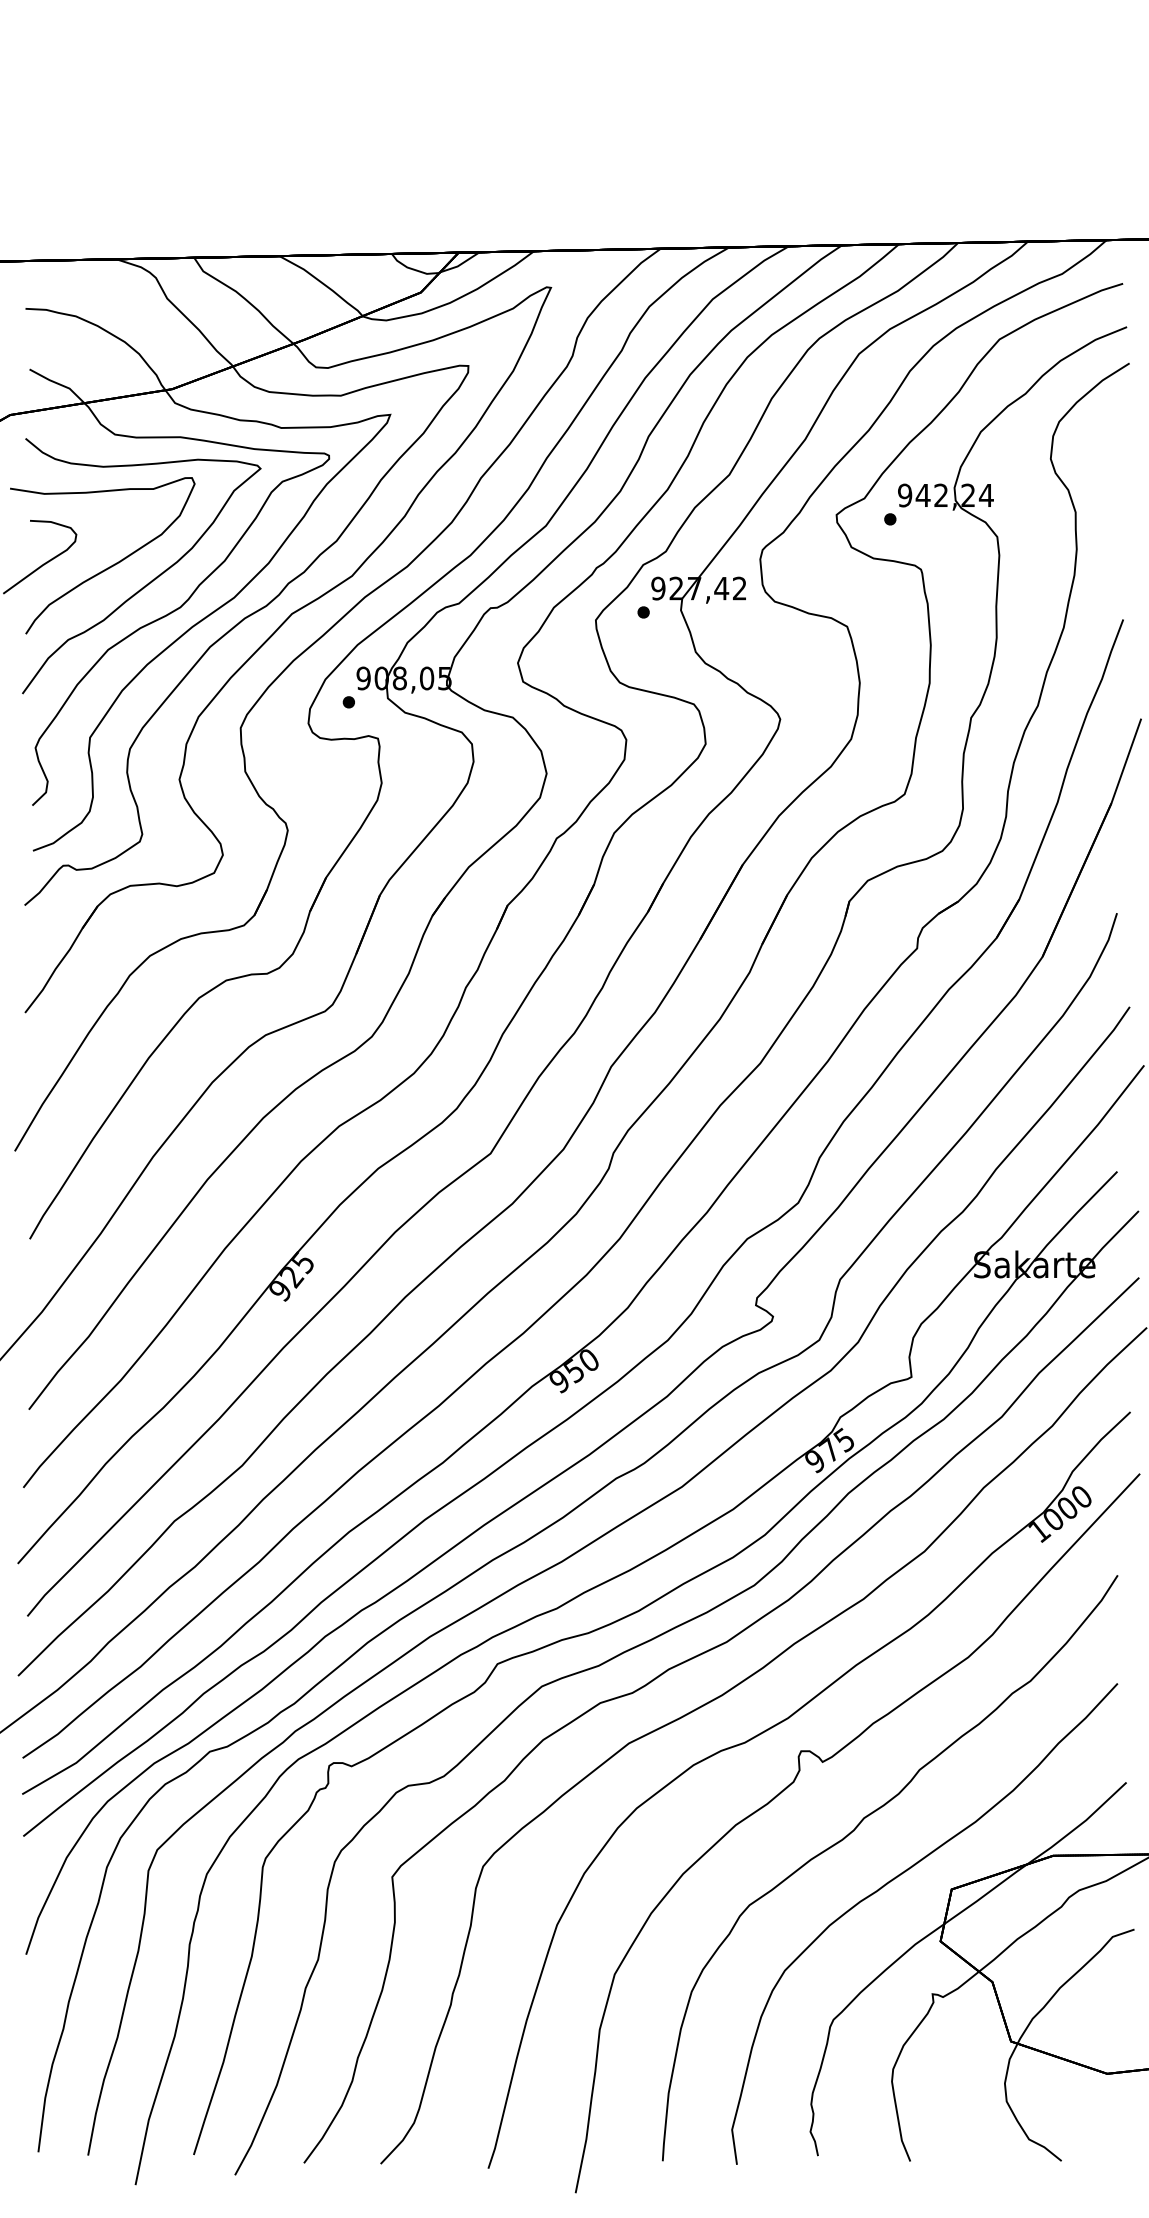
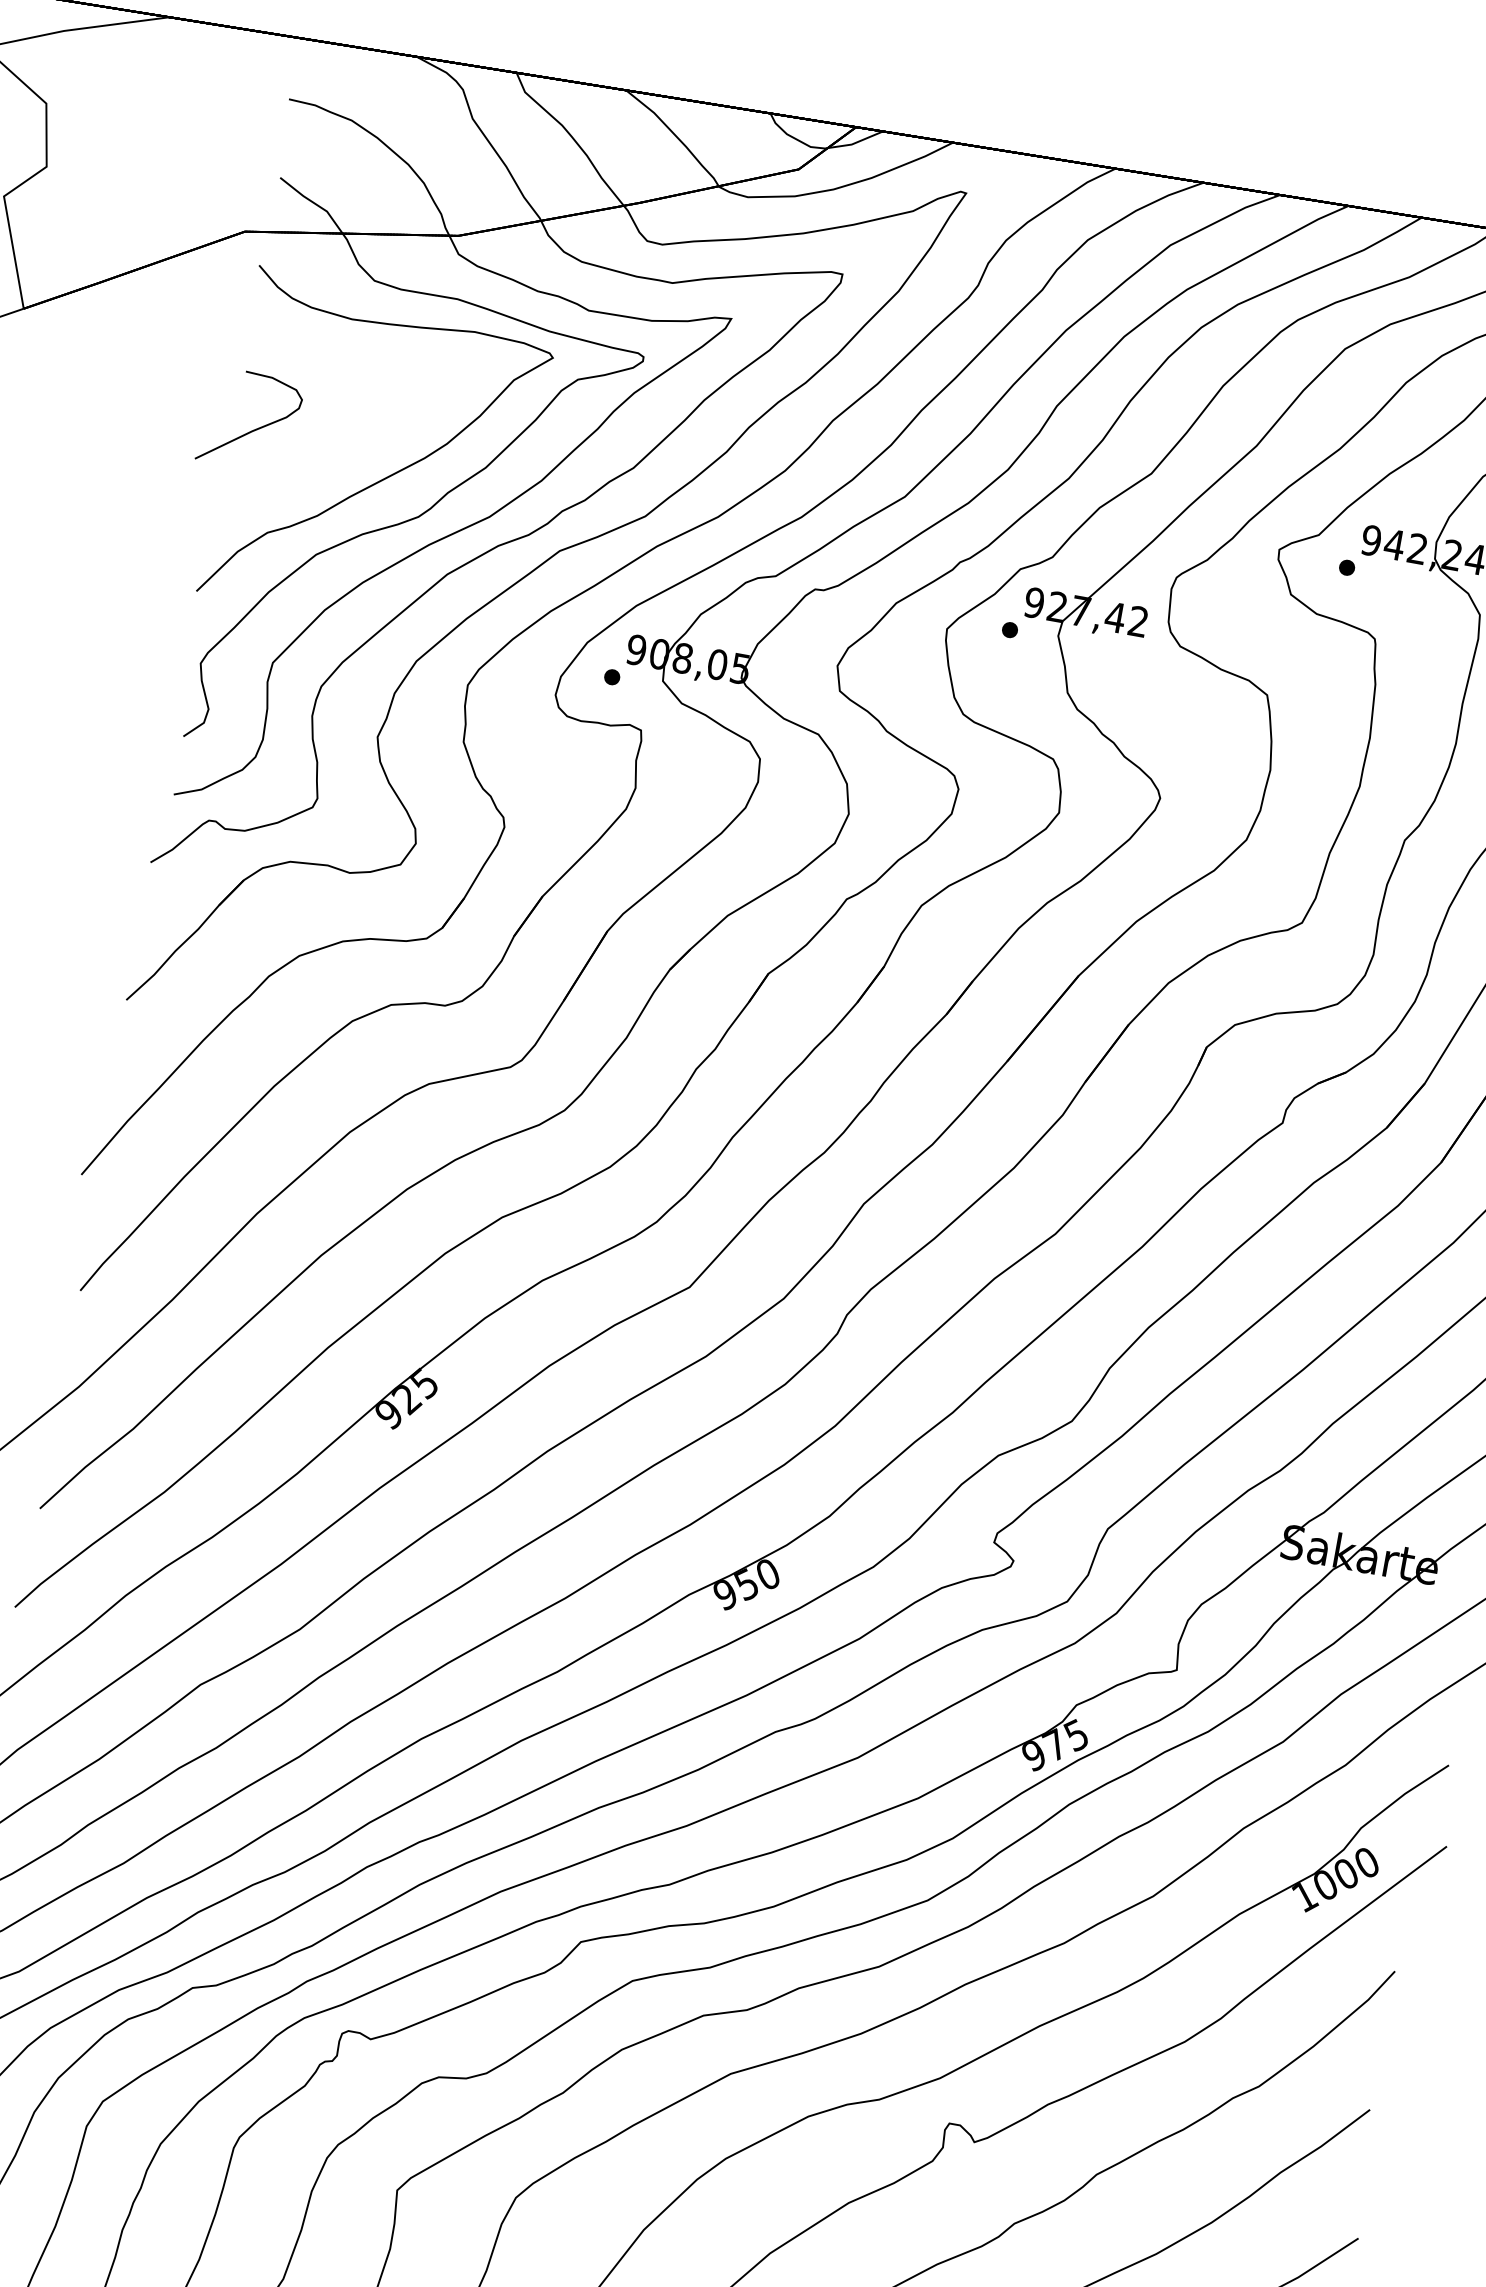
part: (107, 567) -> (334, 449), removed

